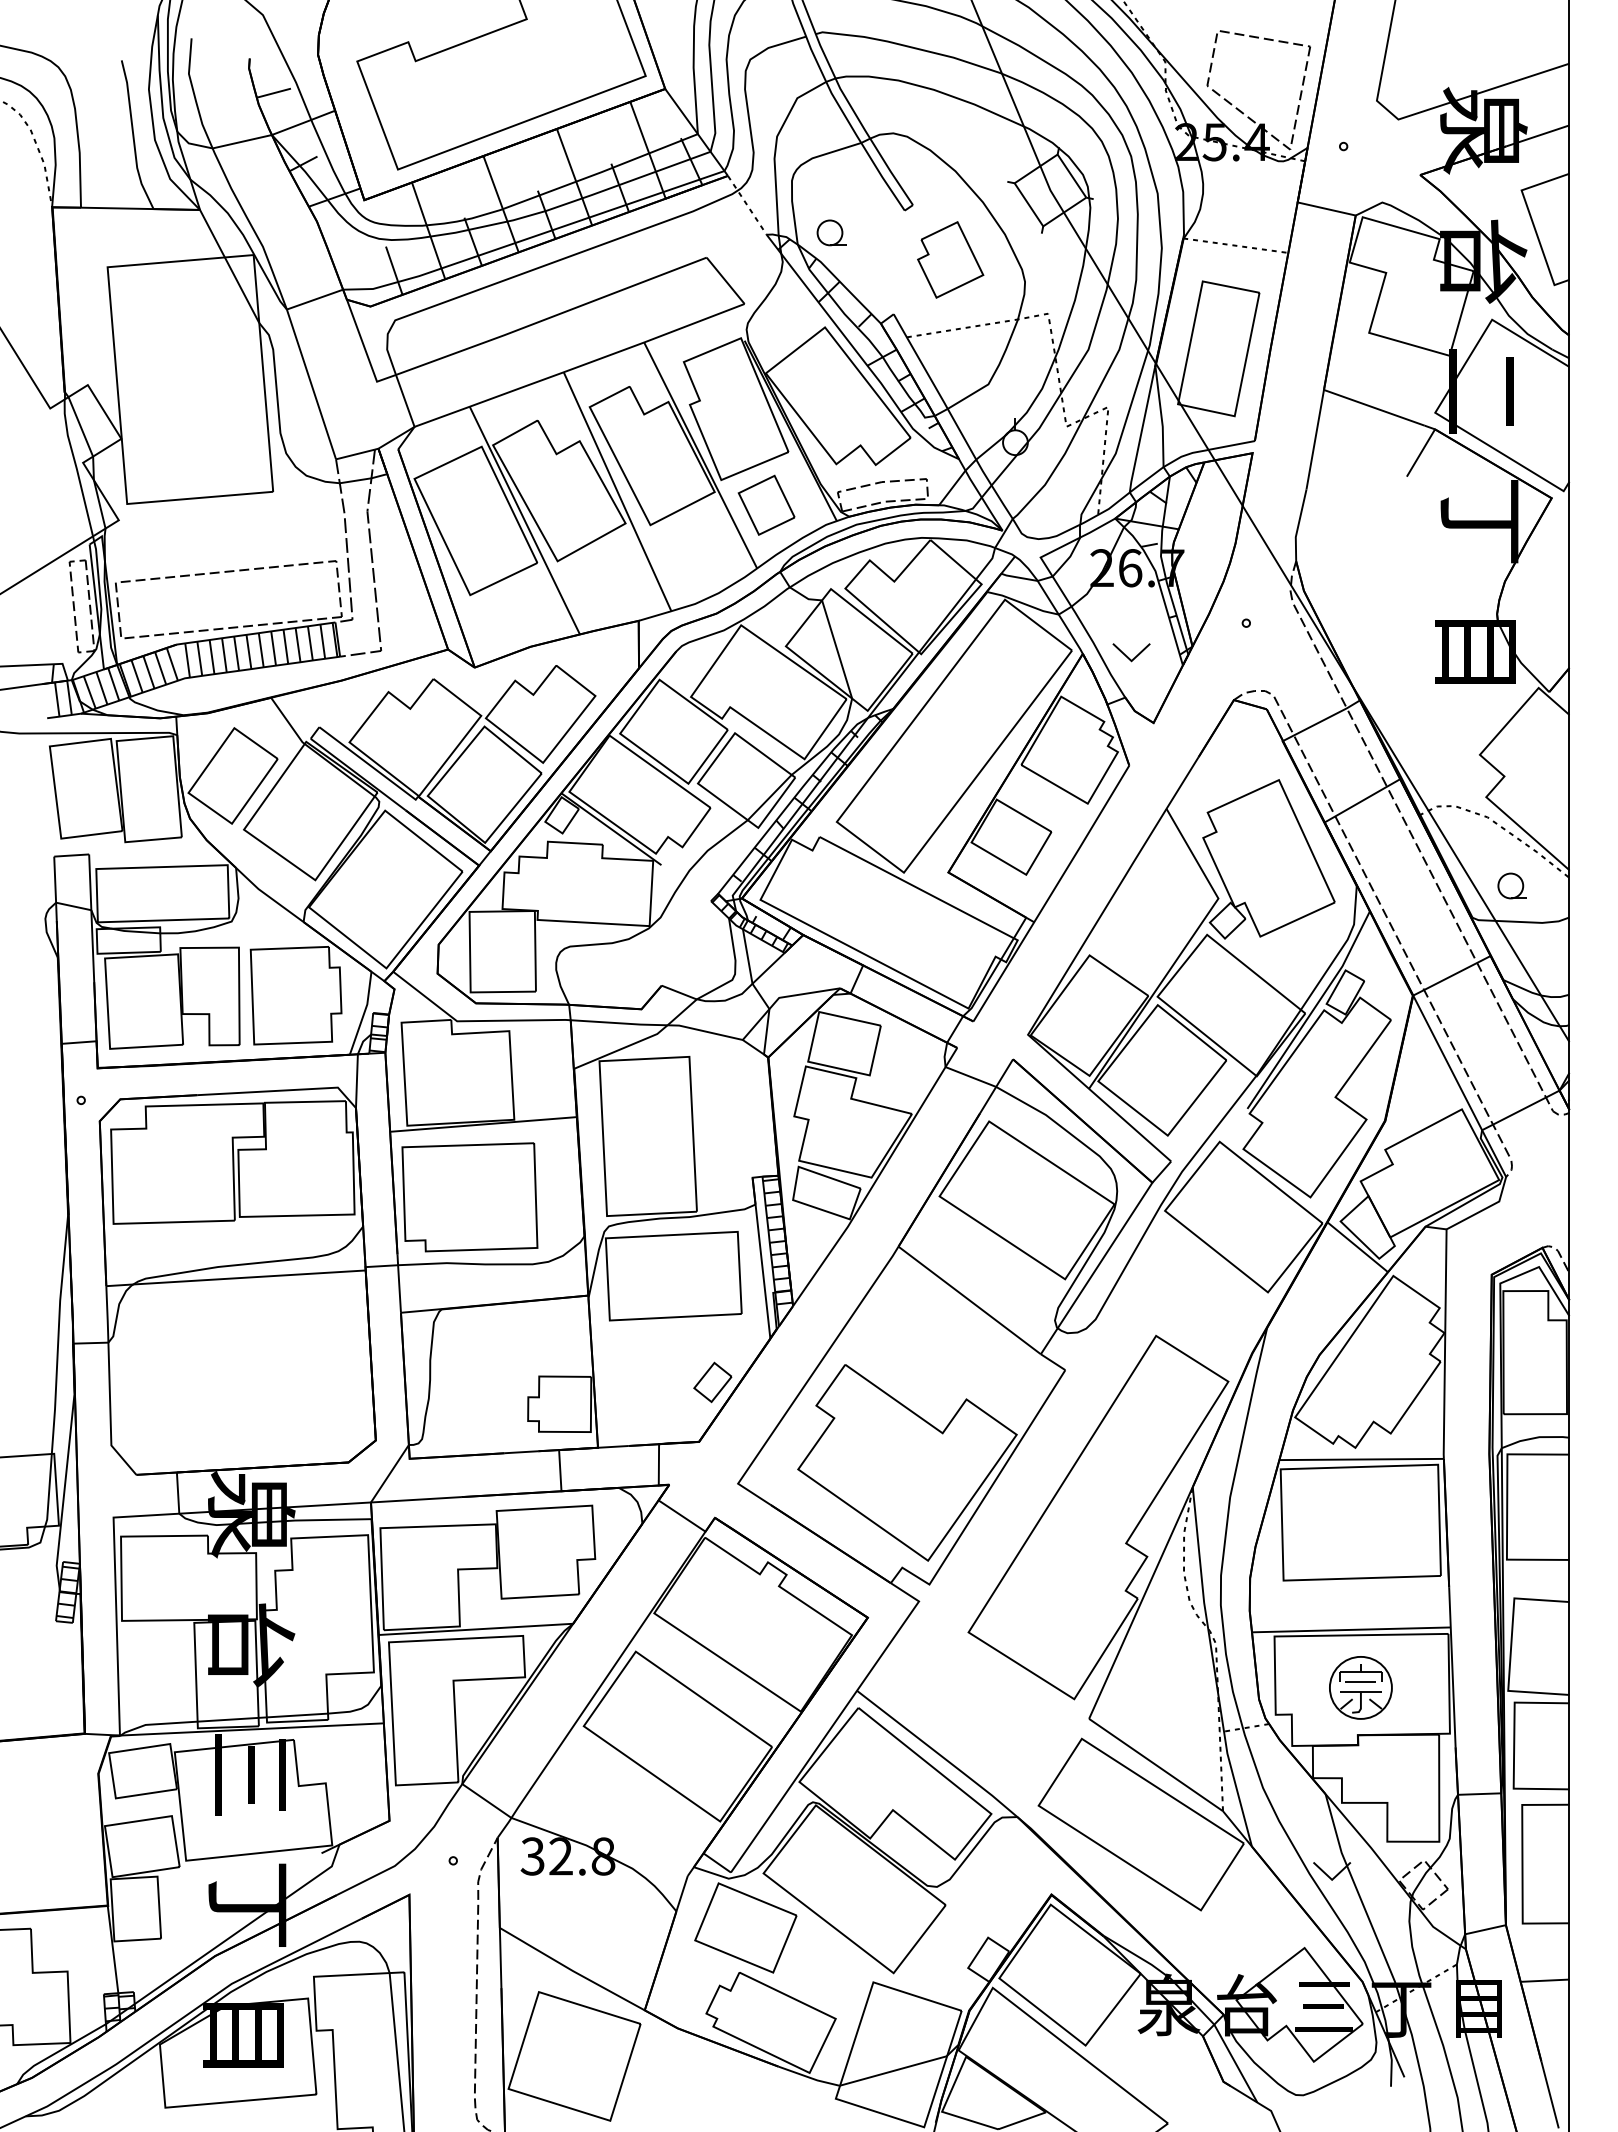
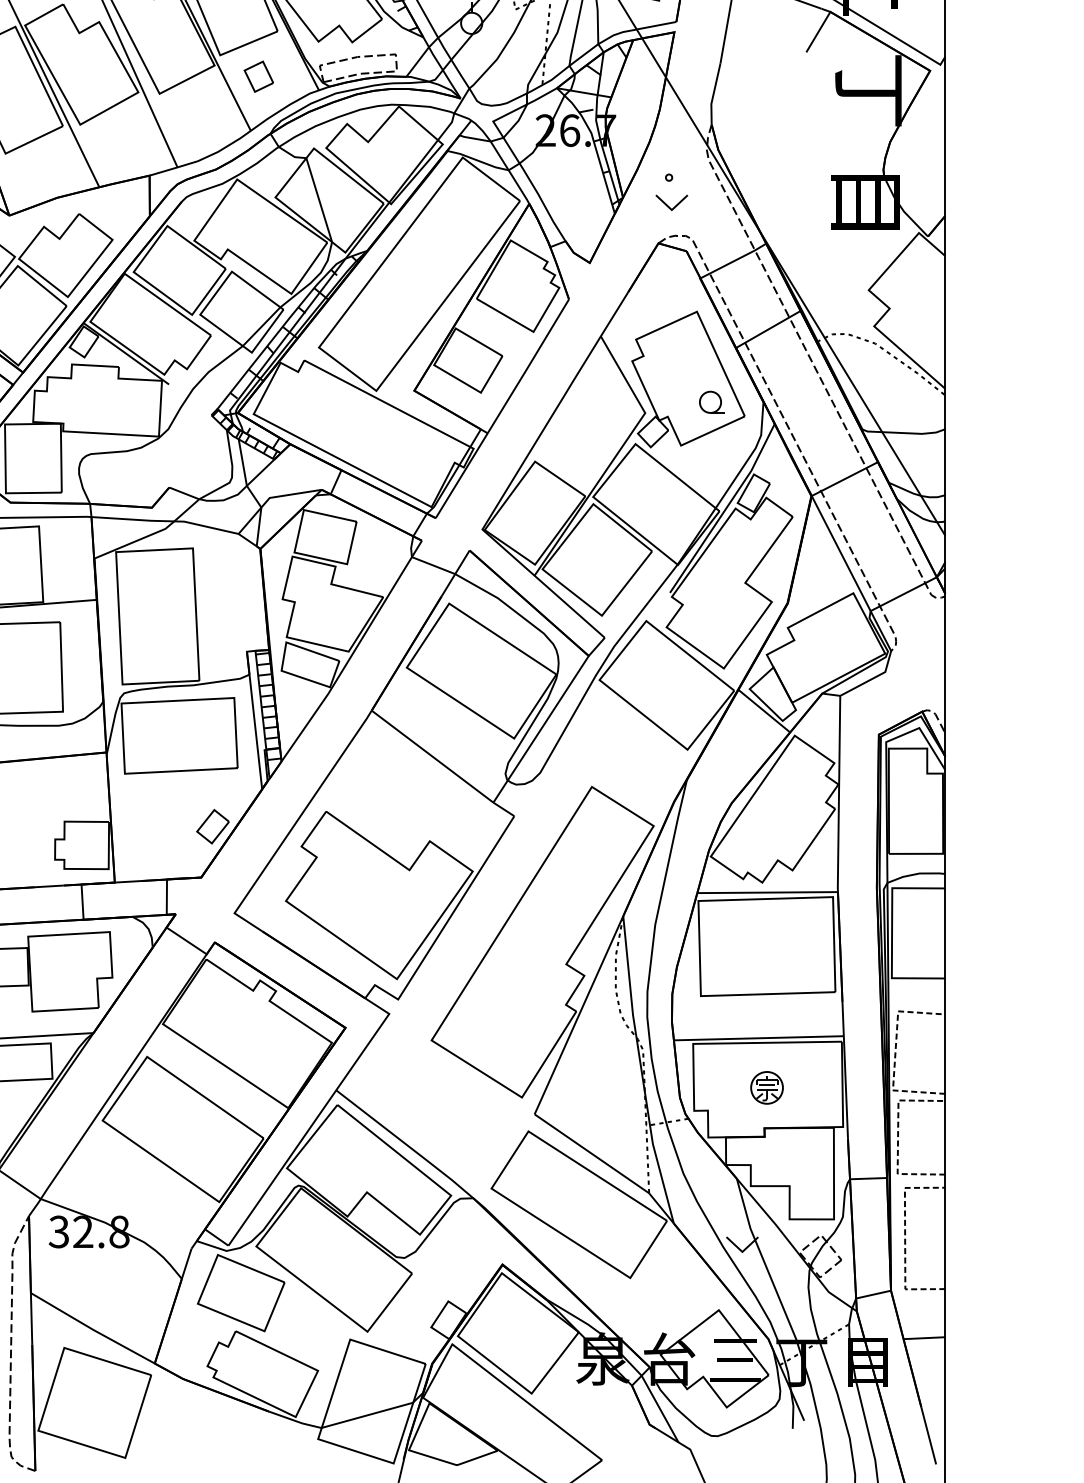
part: (766, 504) -> (258, 76), size x0.6
part: (1131, 652) -> (671, 202), moved
part: (1511, 885) -> (711, 401), moved
line: (1511, 1647) -> (895, 1053), solid -> dashed
part: (1360, 1687) -> (766, 1087), size x0.6
line: (1514, 1746) -> (898, 1137), solid -> dashed
line: (1522, 1863) -> (905, 1237), solid -> dashed

